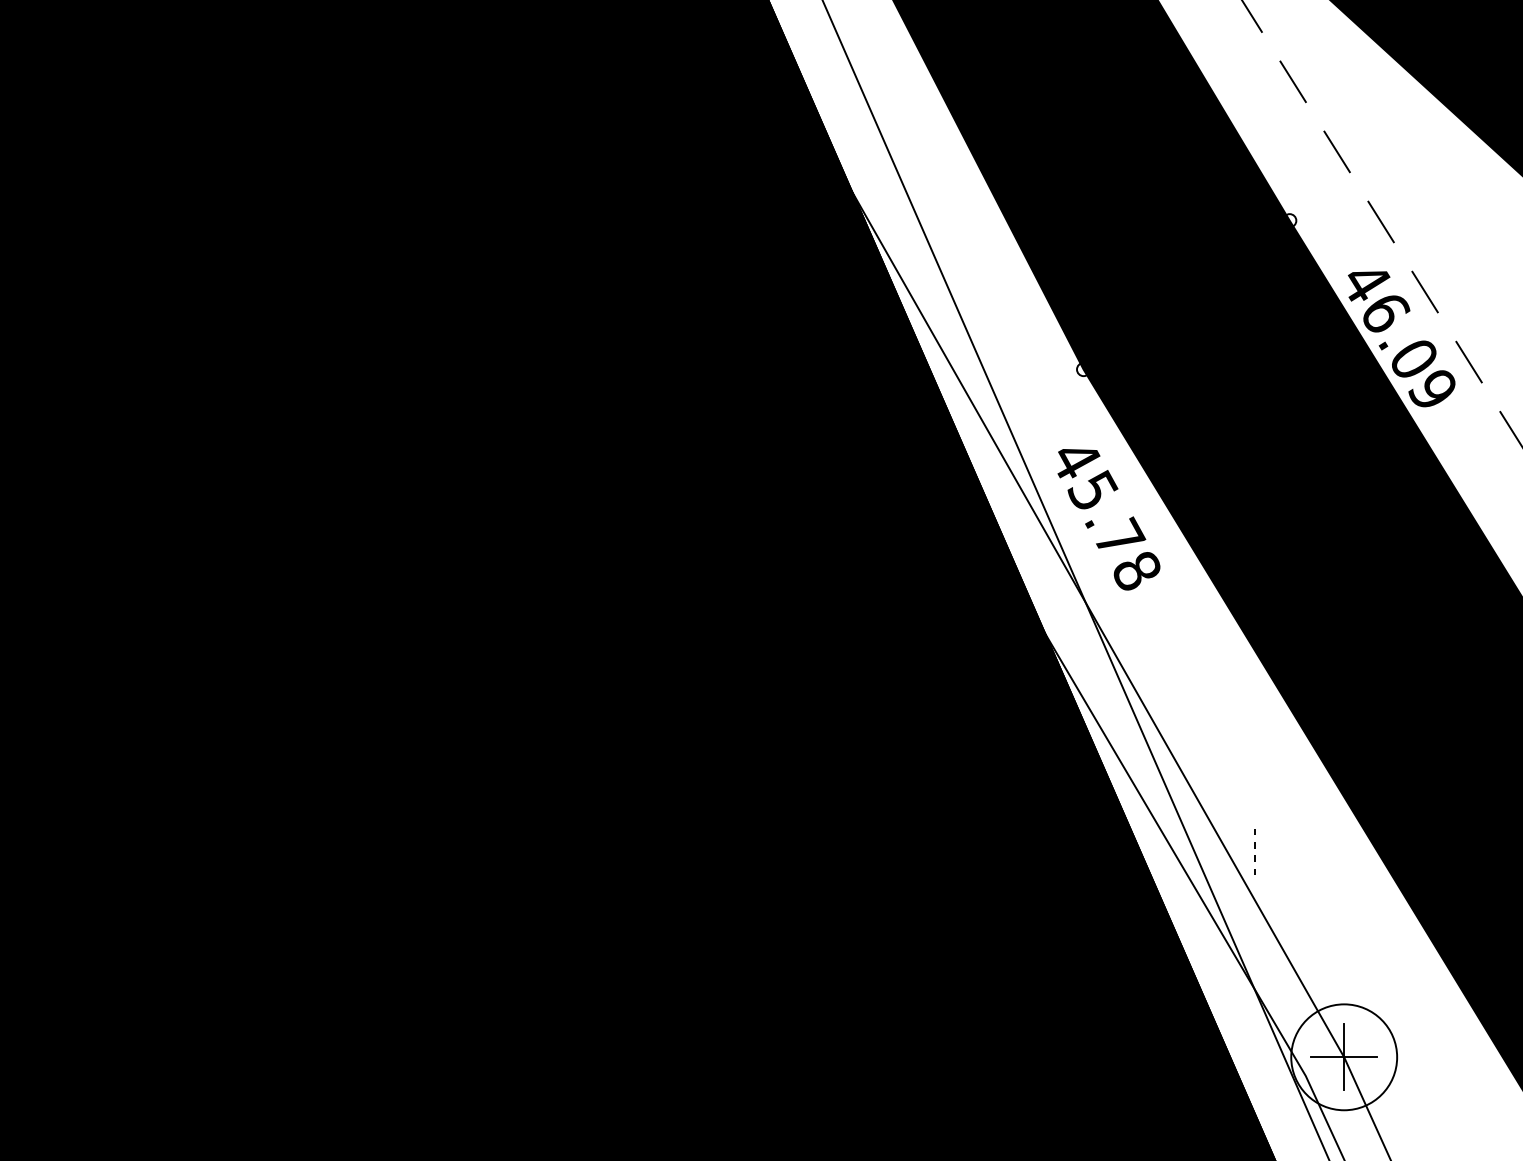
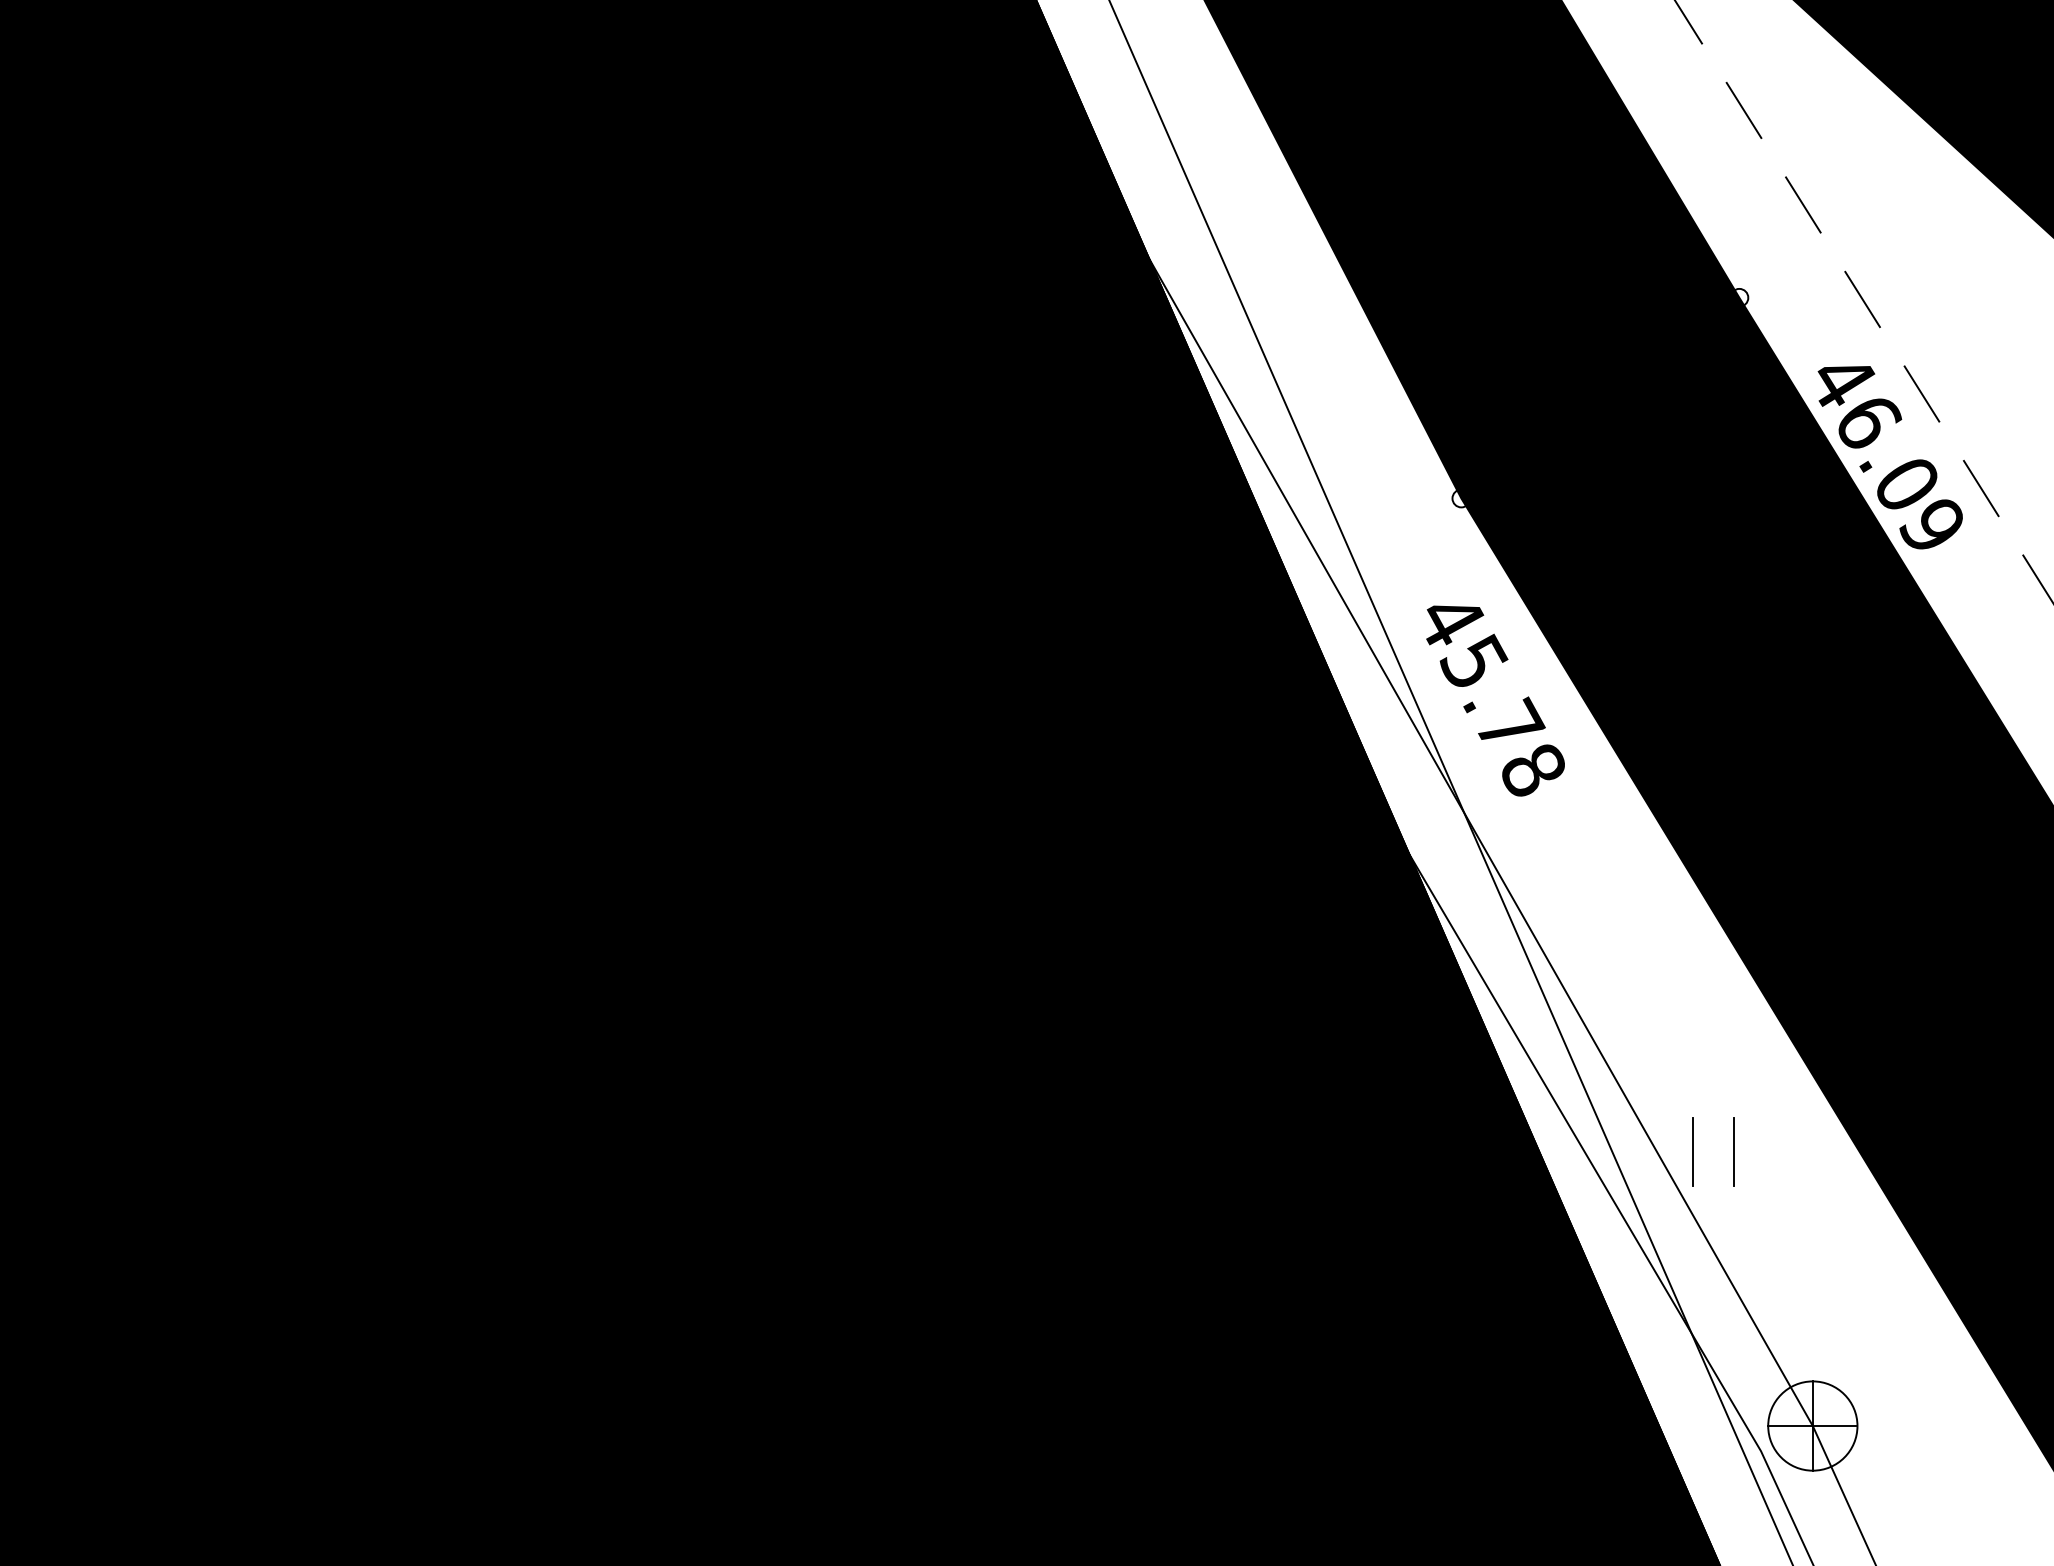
line: (1255, 853) -> (1693, 1151), dashed -> solid
line: (1285, 853) -> (1733, 1151), added
circle: (1343, 1056) -> (1812, 1425), size x0.62

